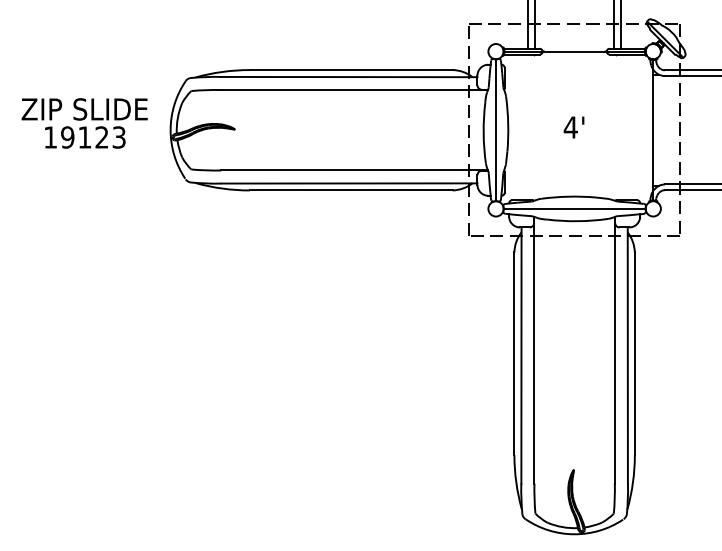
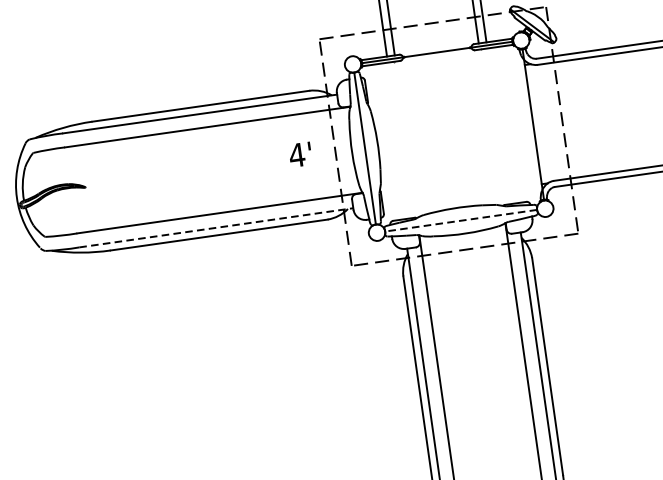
text: (573, 127) -> (299, 154), moved
line: (349, 183) -> (216, 227), solid -> dashed
line: (574, 208) -> (460, 220), solid -> dashed

